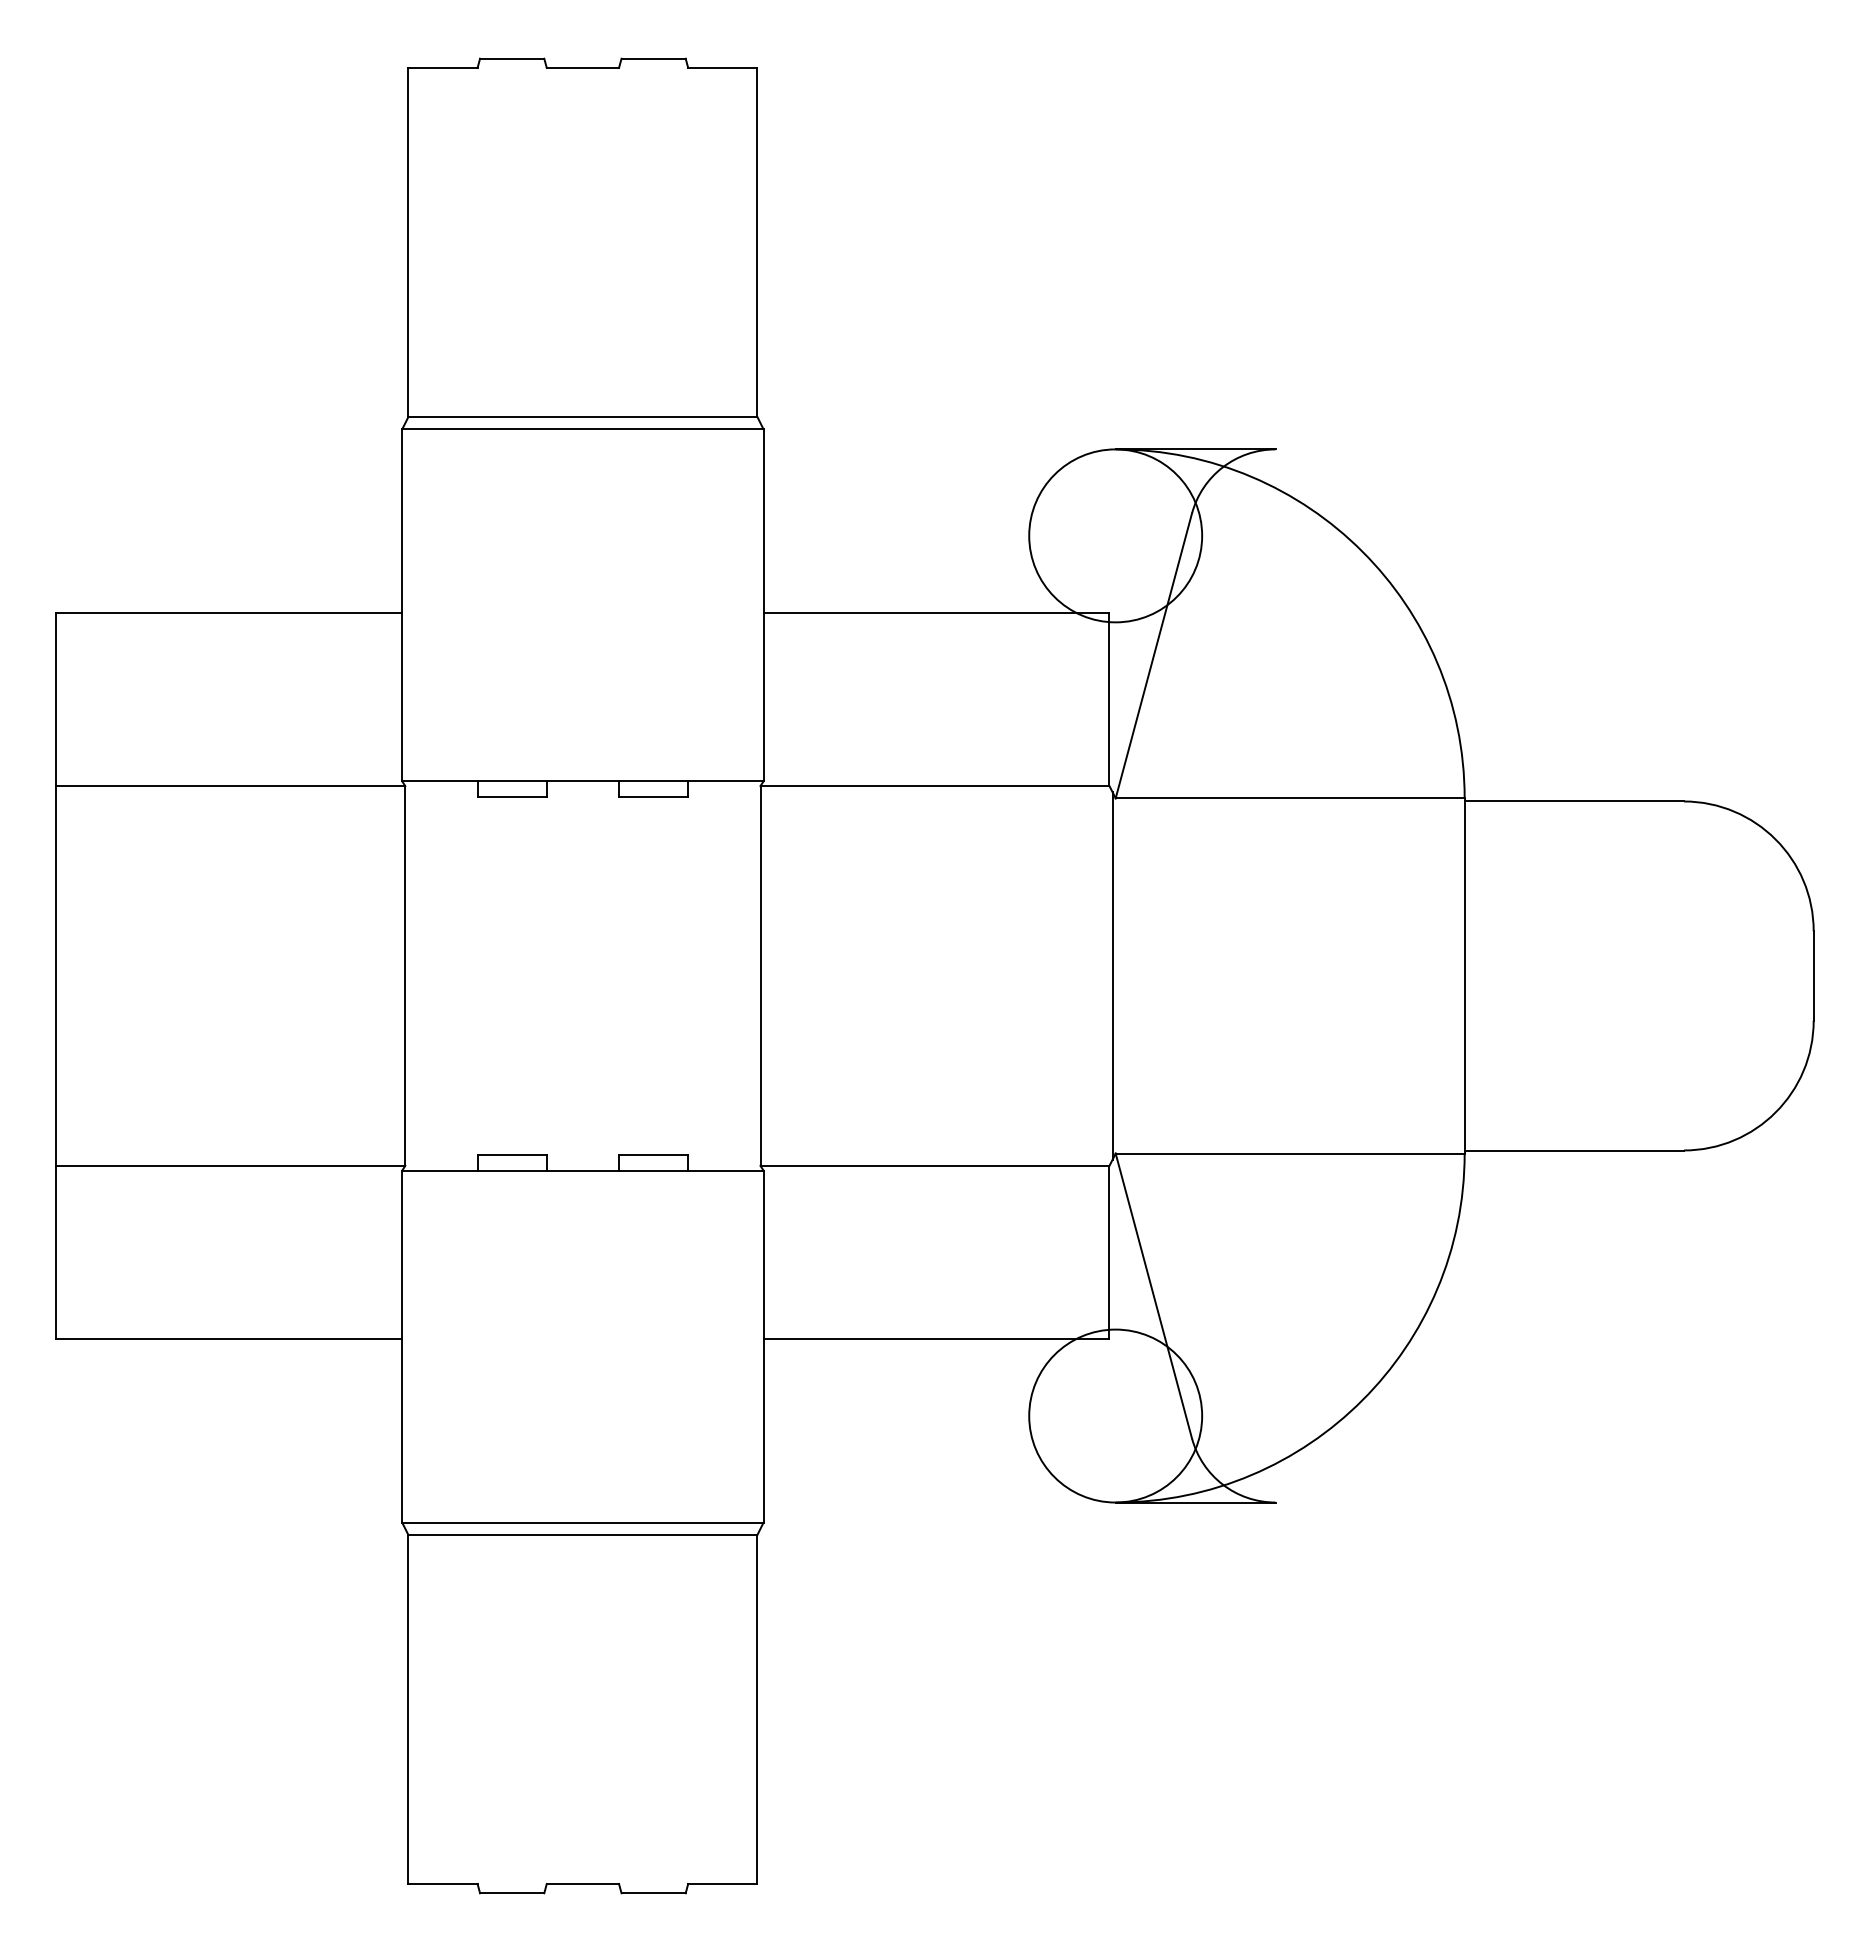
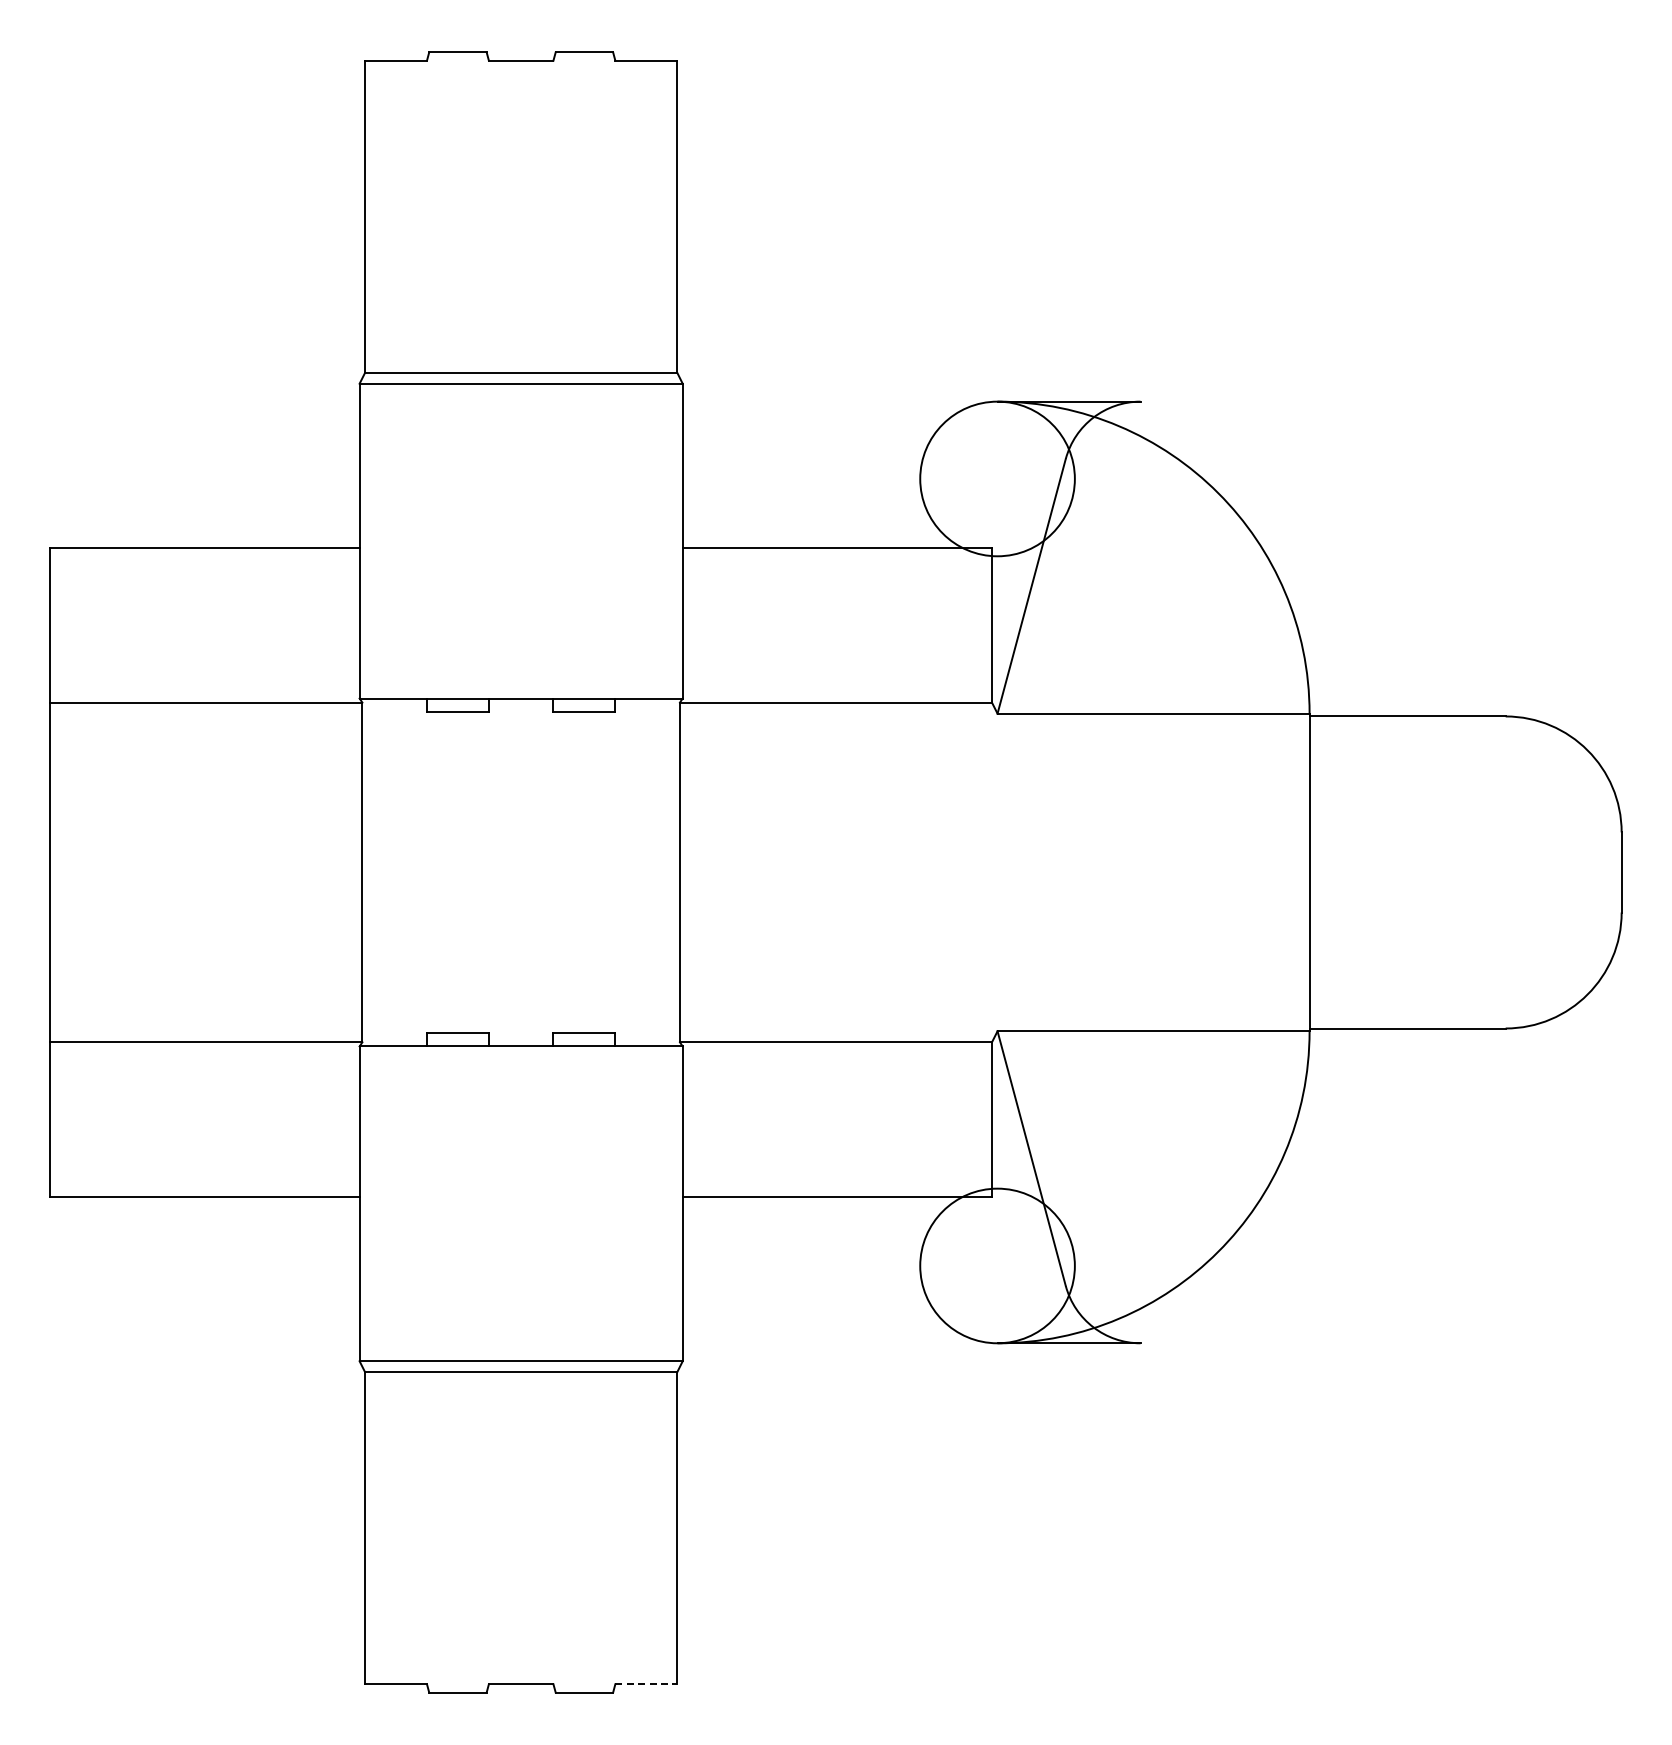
line: (1112, 976) -> (994, 872), removed
line: (723, 1884) -> (646, 1684), solid -> dashed

